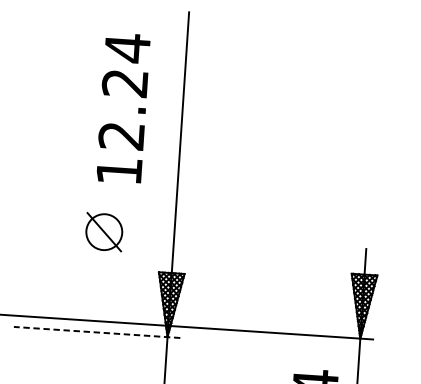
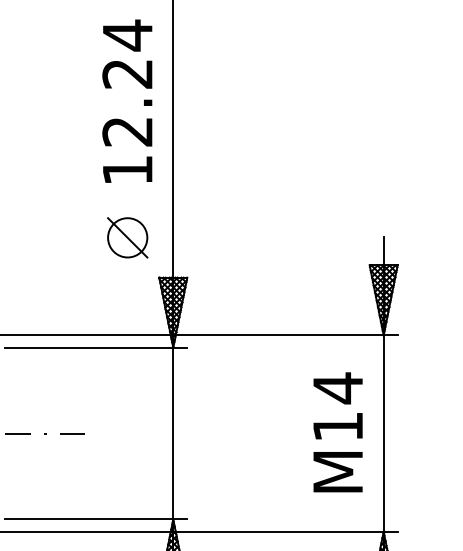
text: (123, 107) -> (127, 100), moved
part: (104, 231) -> (127, 237), moved
line: (96, 332) -> (95, 347), dashed -> solid

